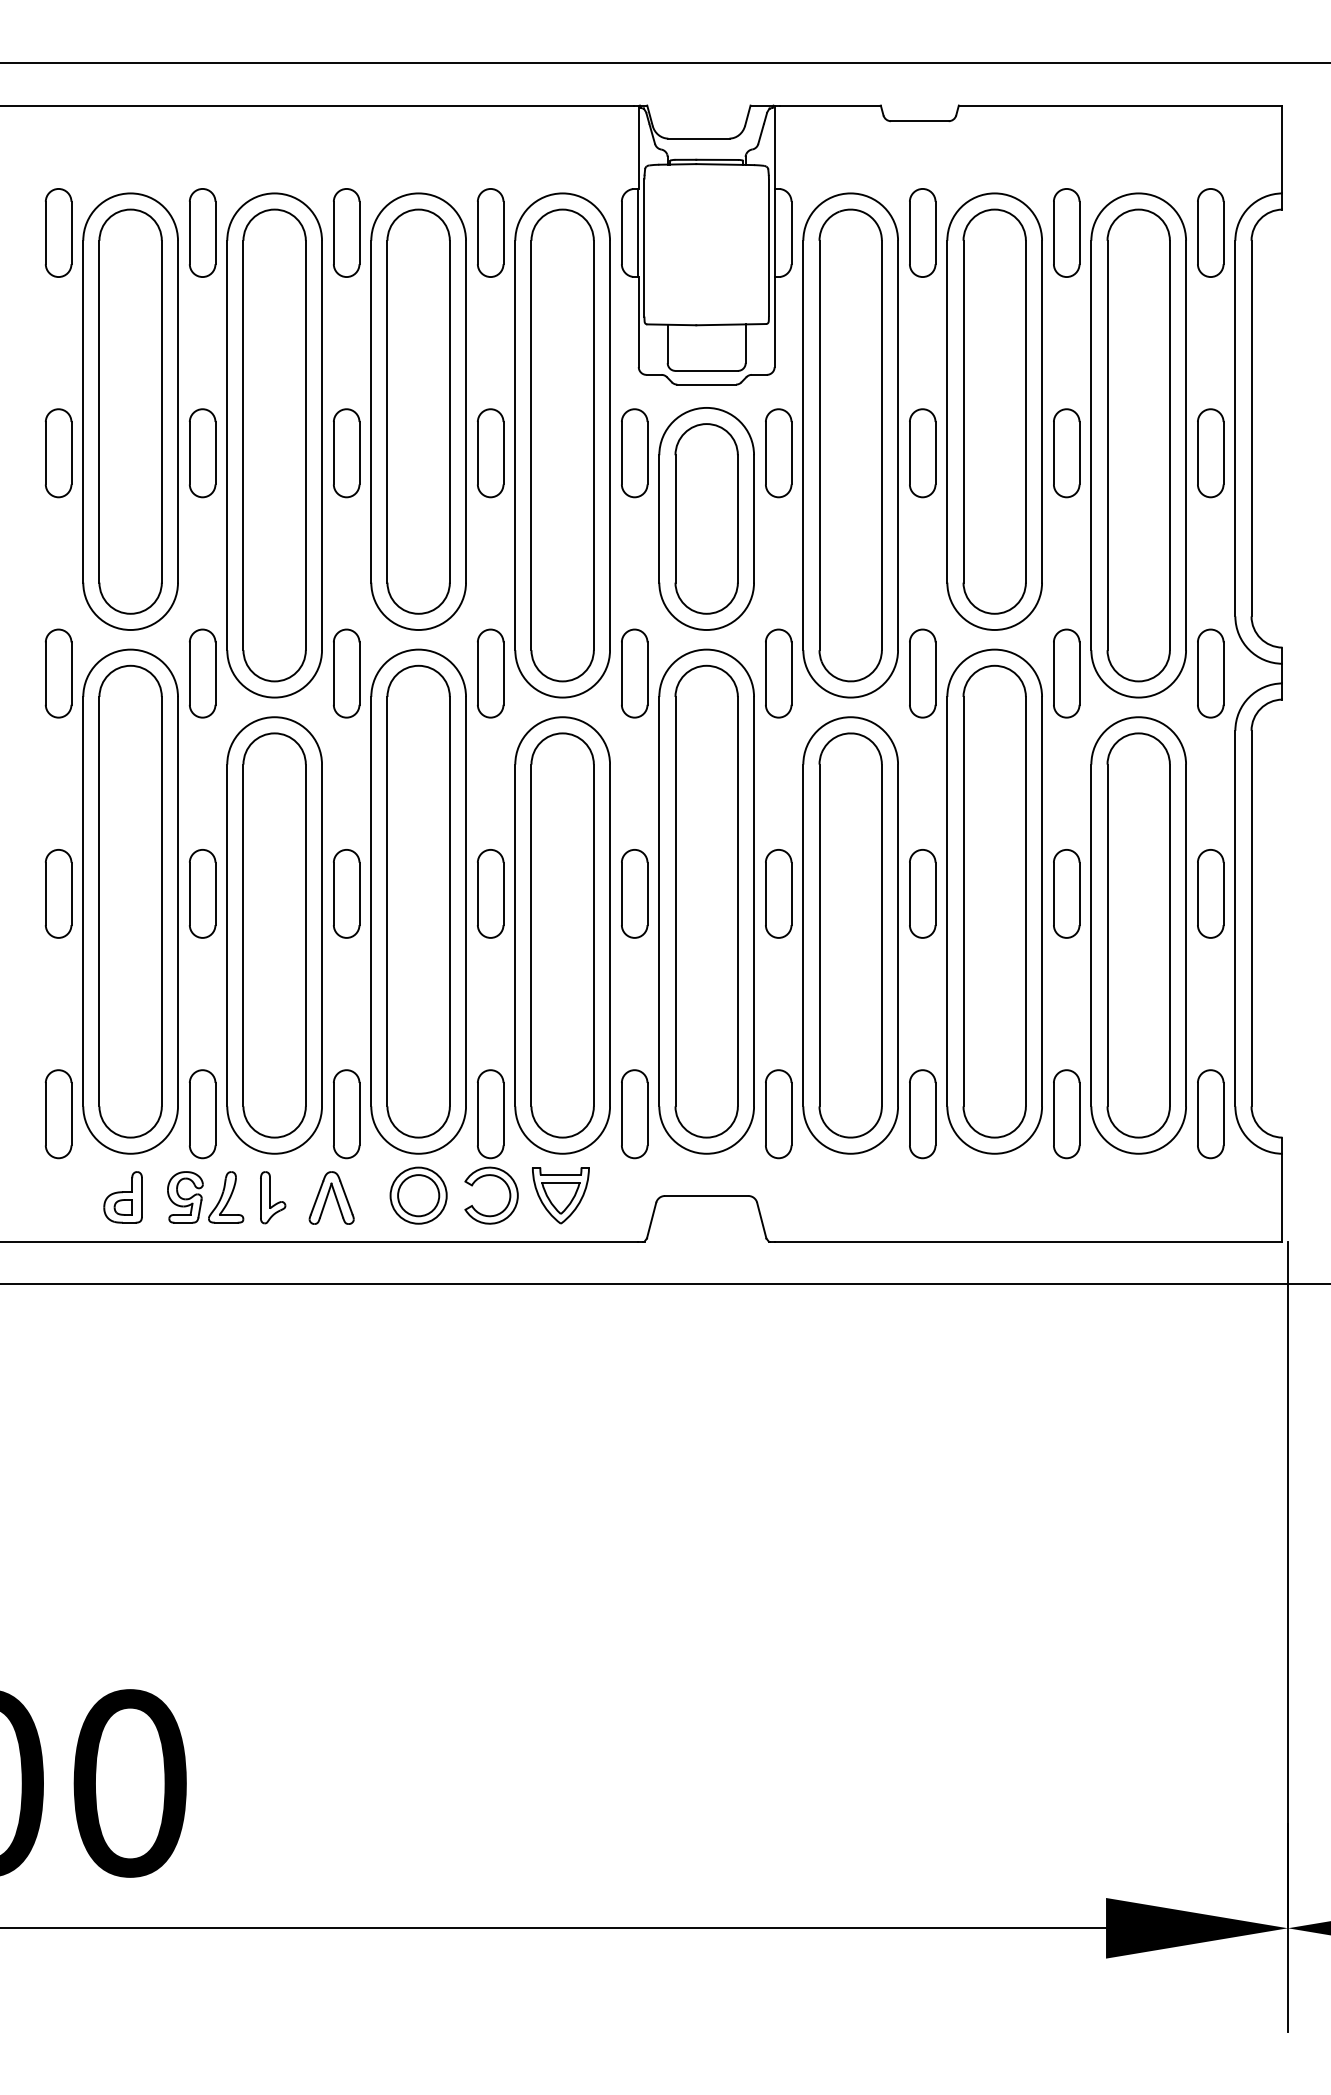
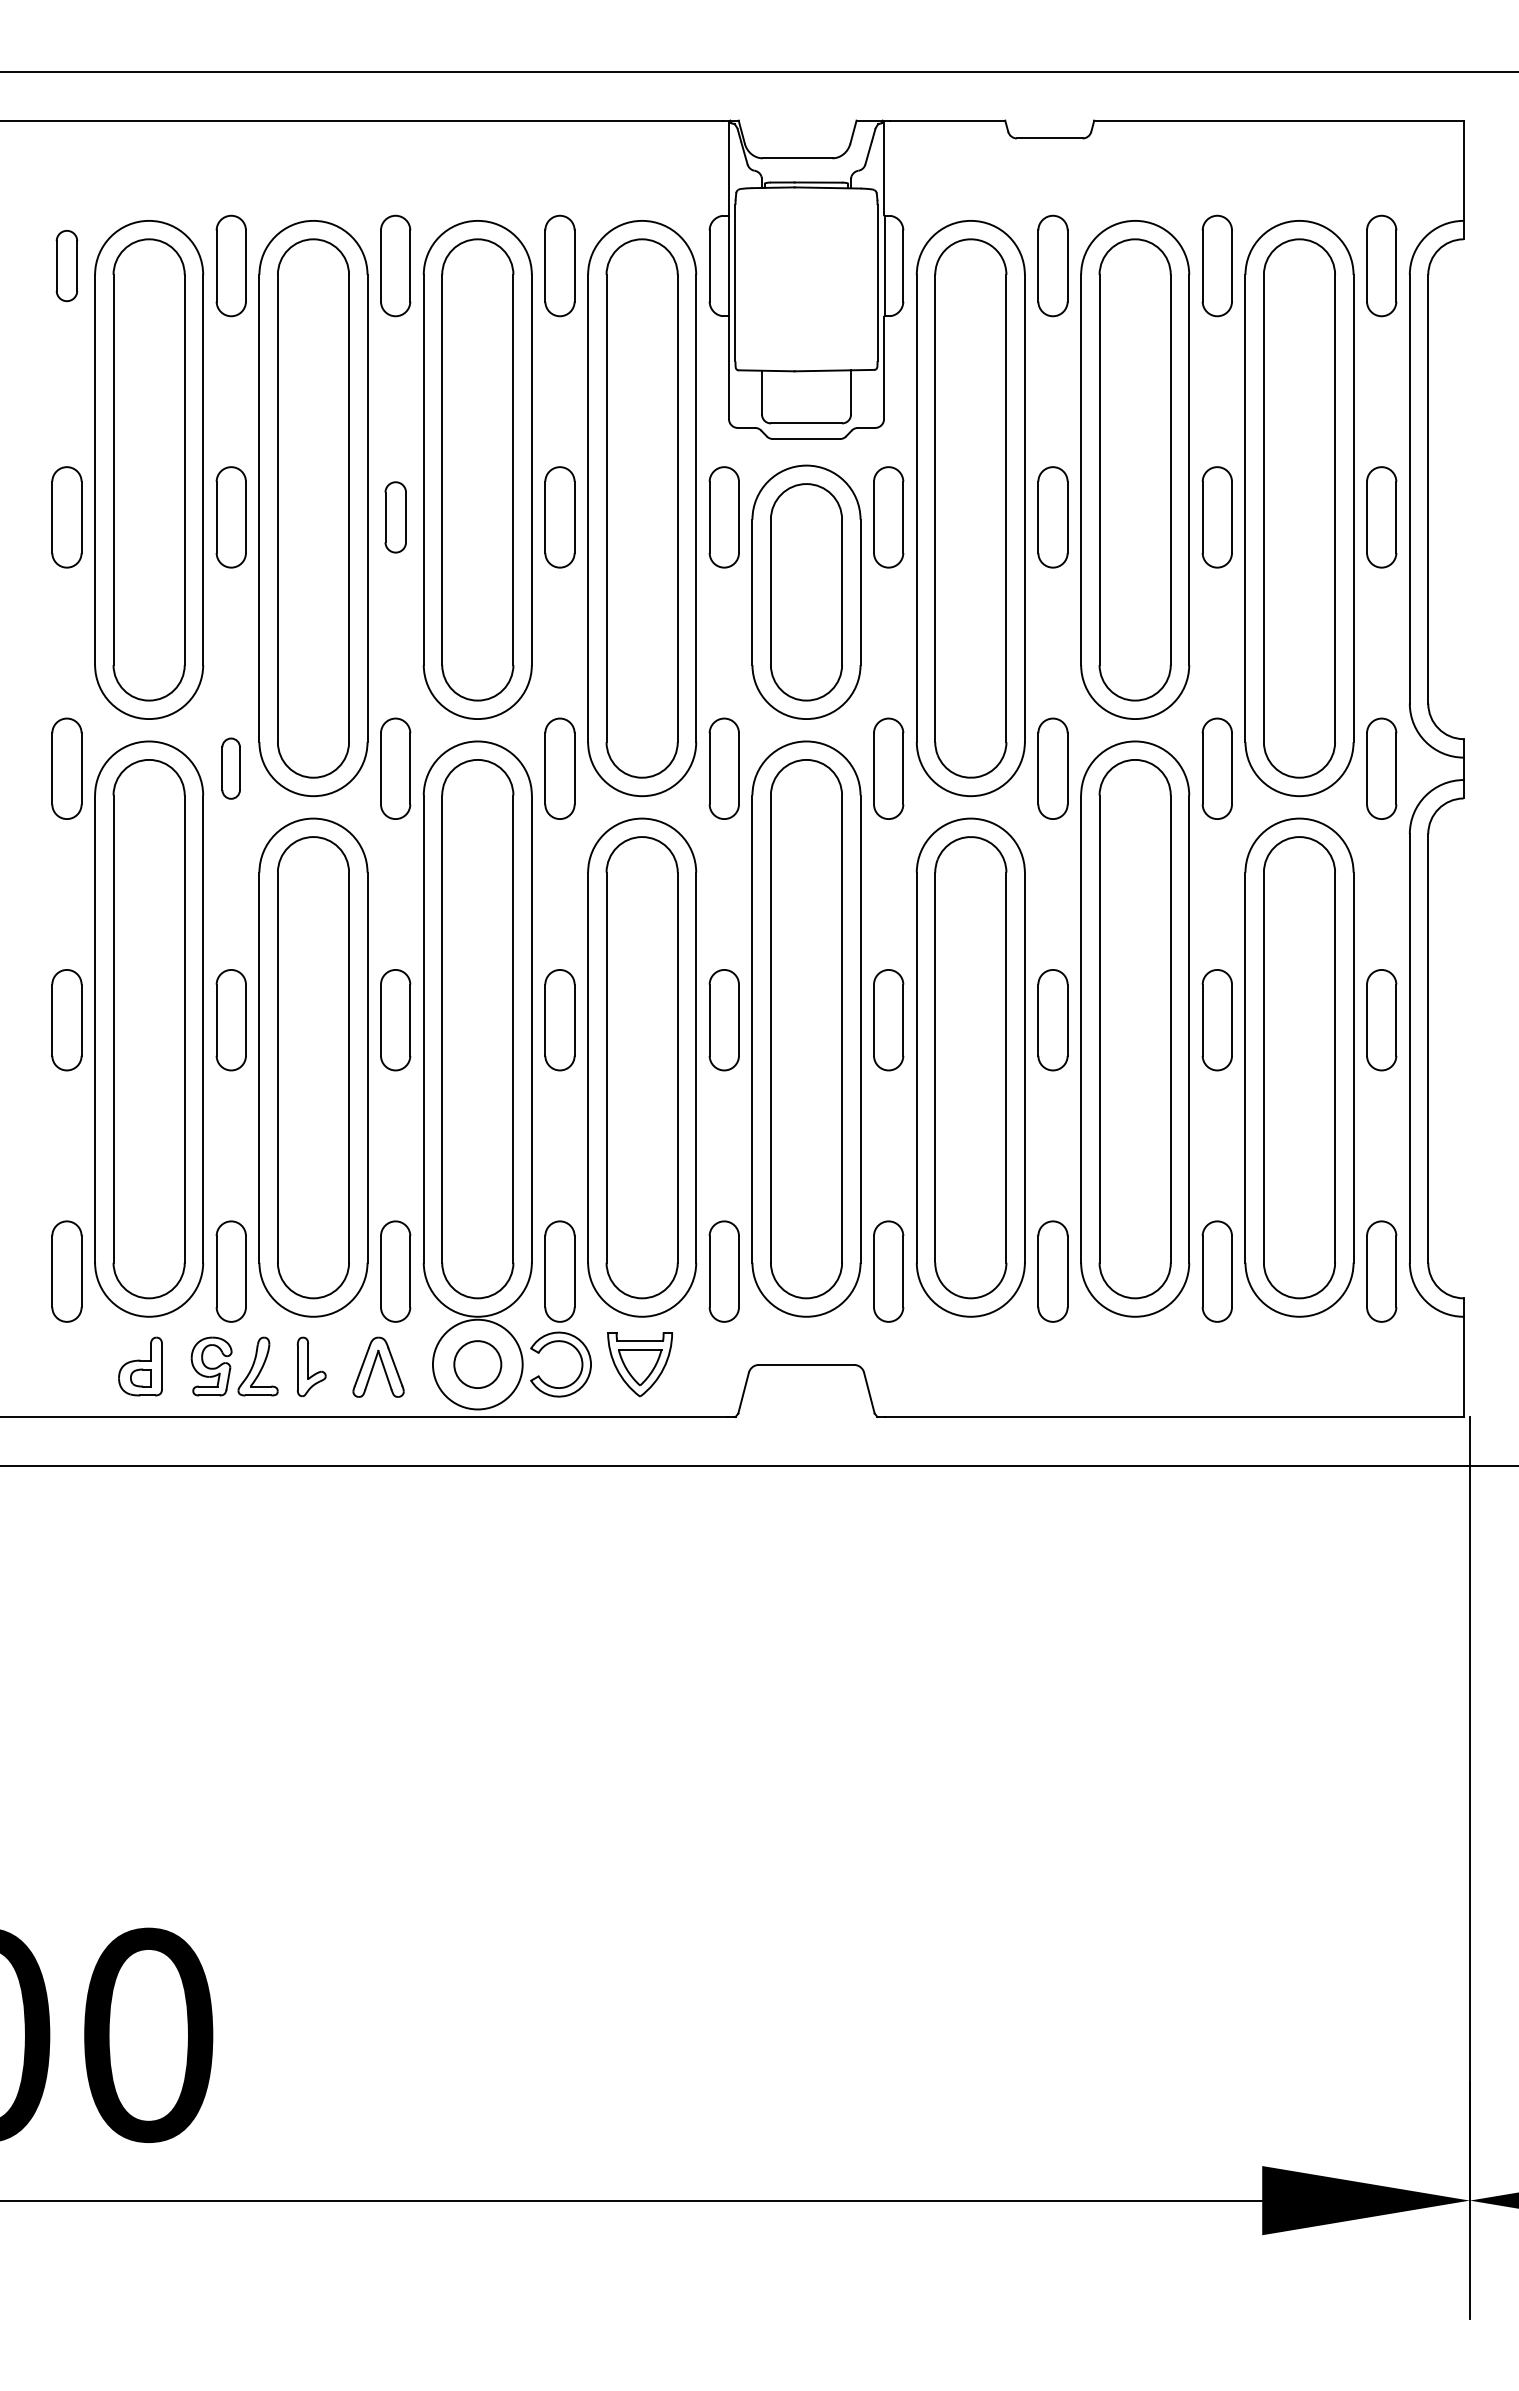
part: (58, 232) -> (66, 265), size x0.7
part: (346, 453) -> (395, 517), size x0.7
part: (201, 673) -> (230, 768), size x0.6
circle: (418, 1195) -> (477, 1364), size x1.4

